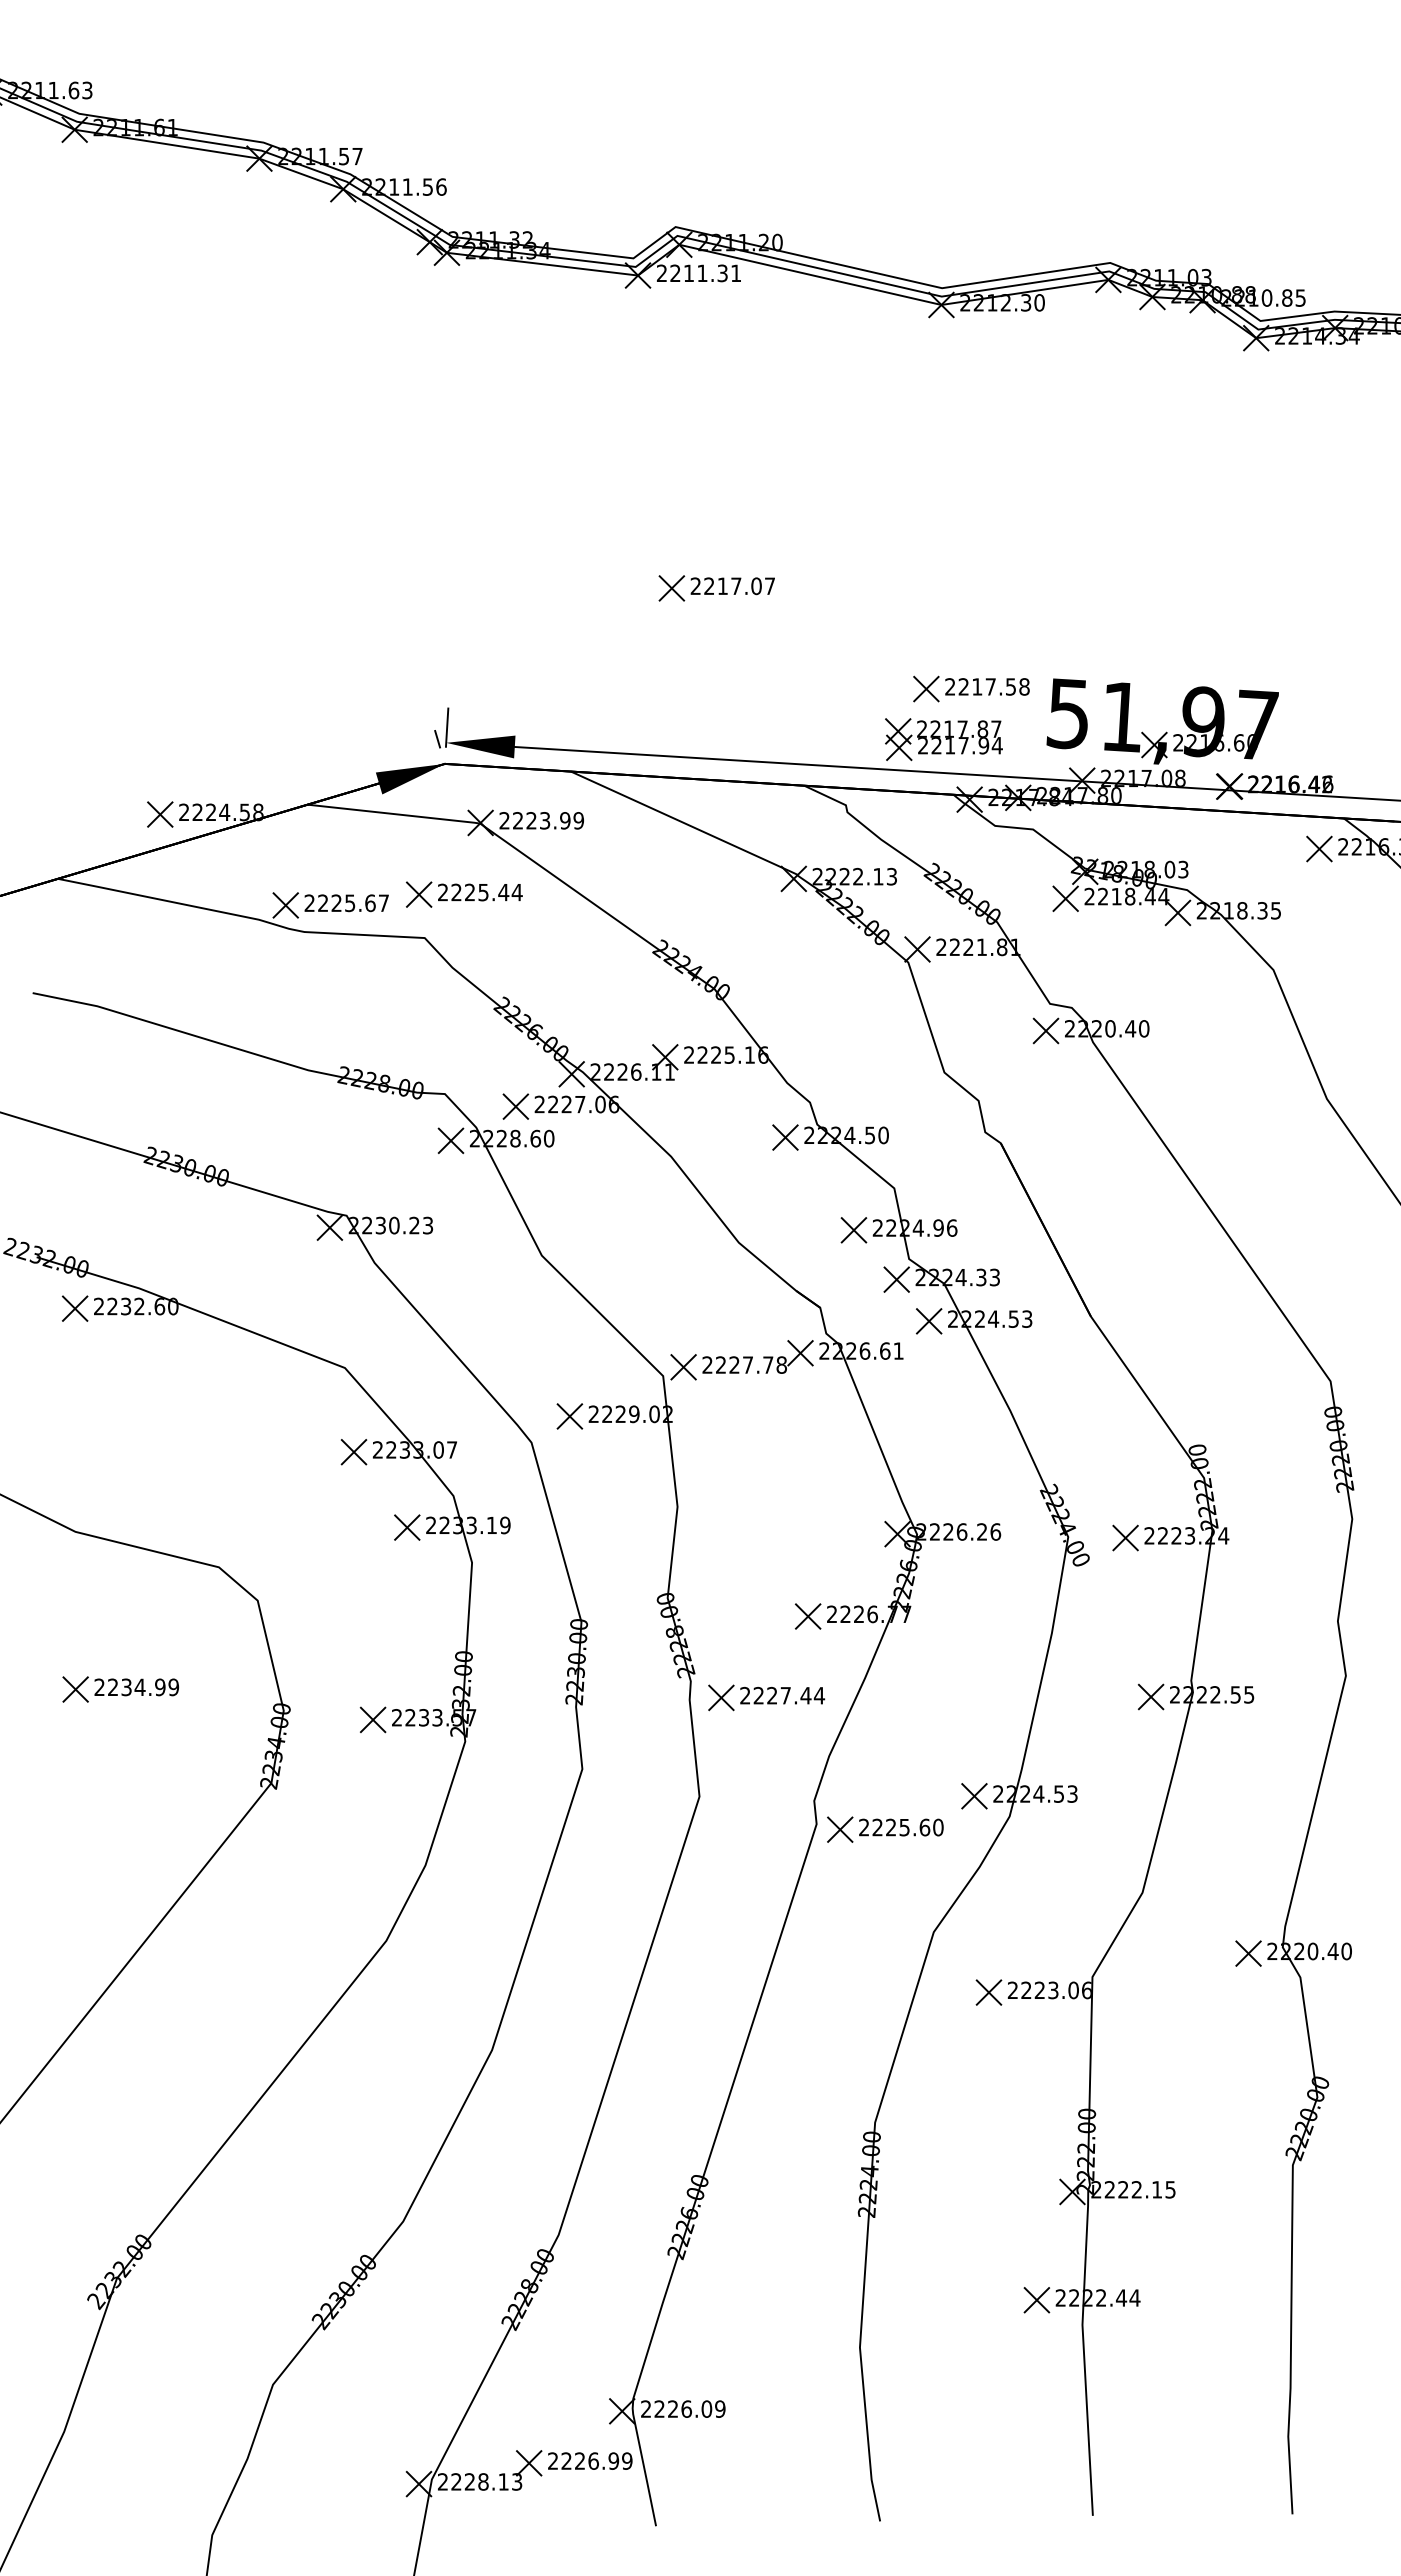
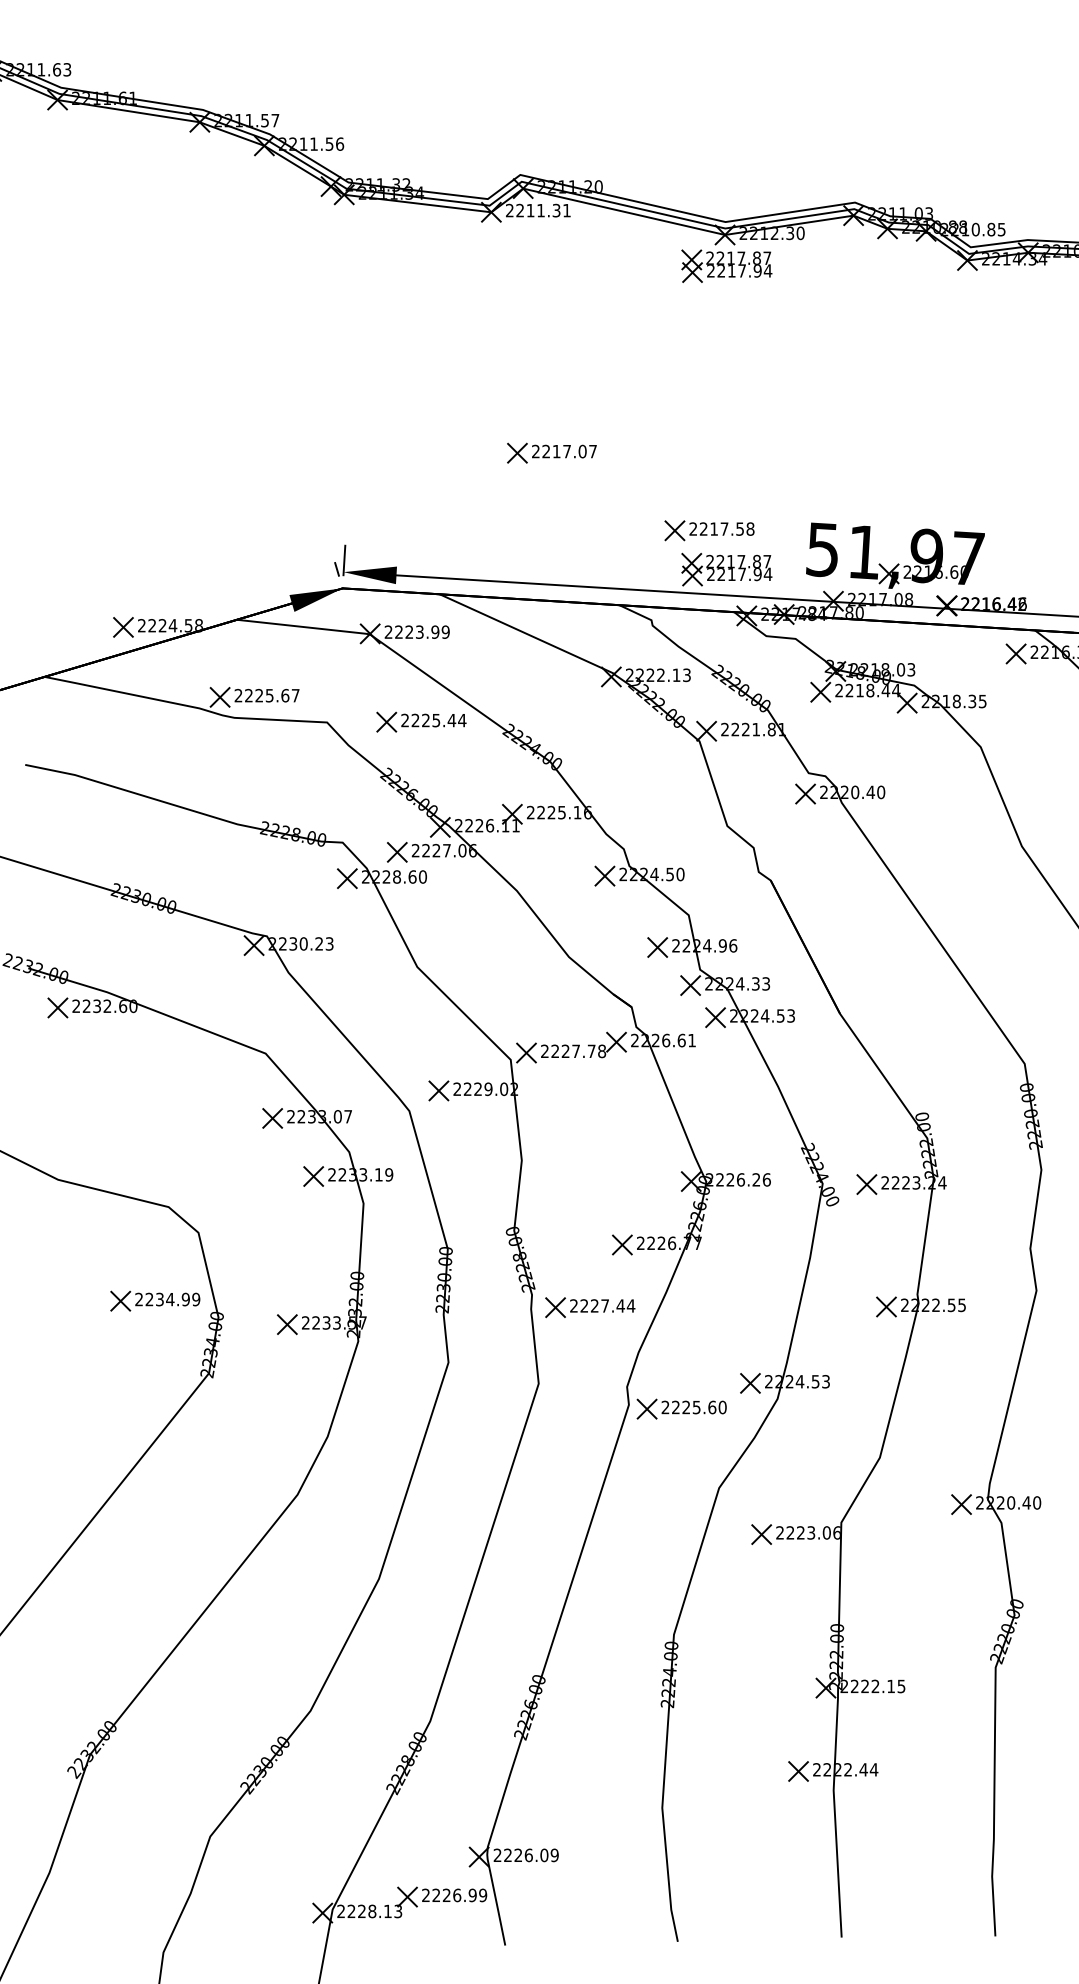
part: (943, 345) -> (726, 266), added
part: (971, 688) -> (709, 530), moved
part: (464, 894) -> (421, 722), moved
part: (120, 1689) -> (155, 1301), moved

